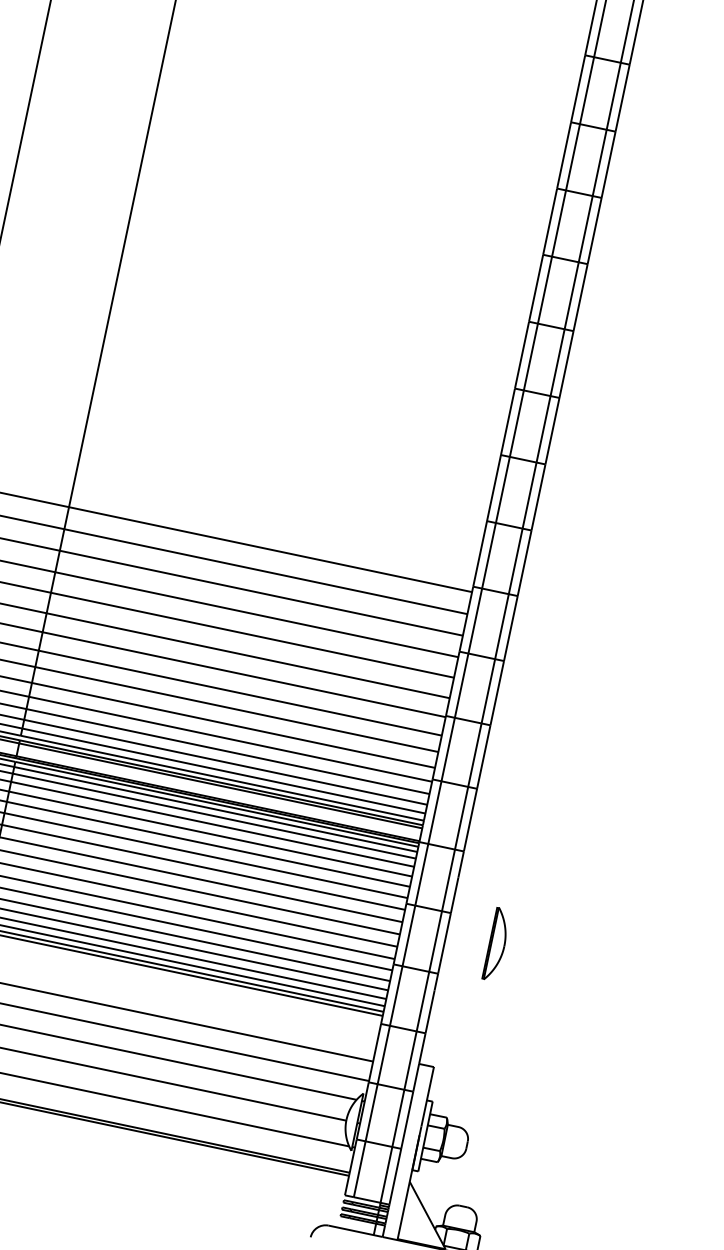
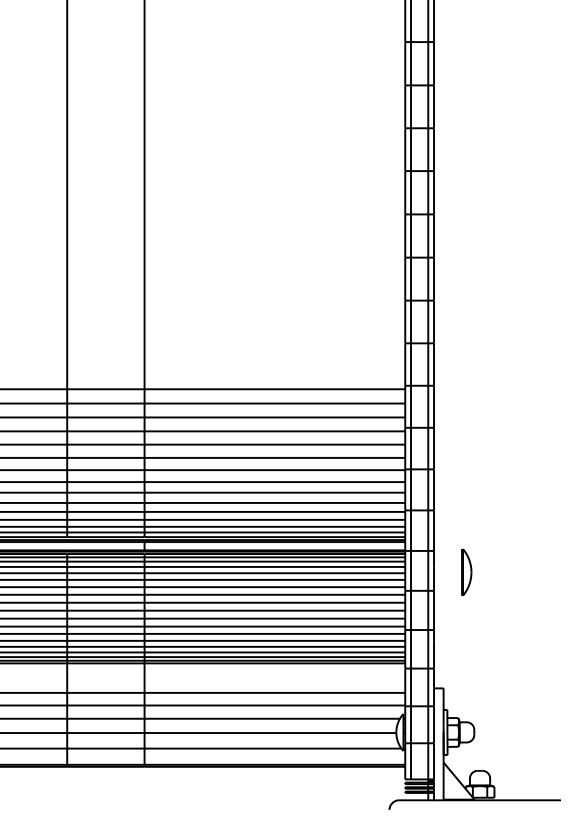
part: (497, 943) -> (466, 571), moved

